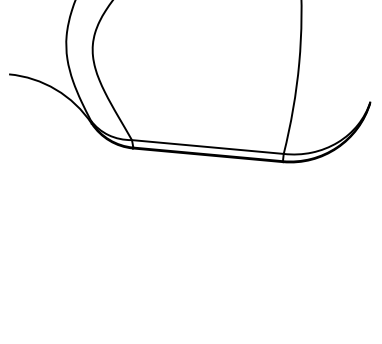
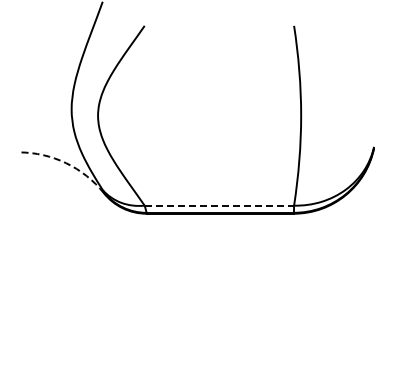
arc: (56, 90) -> (66, 163), solid -> dashed
line: (207, 146) -> (219, 205), solid -> dashed

